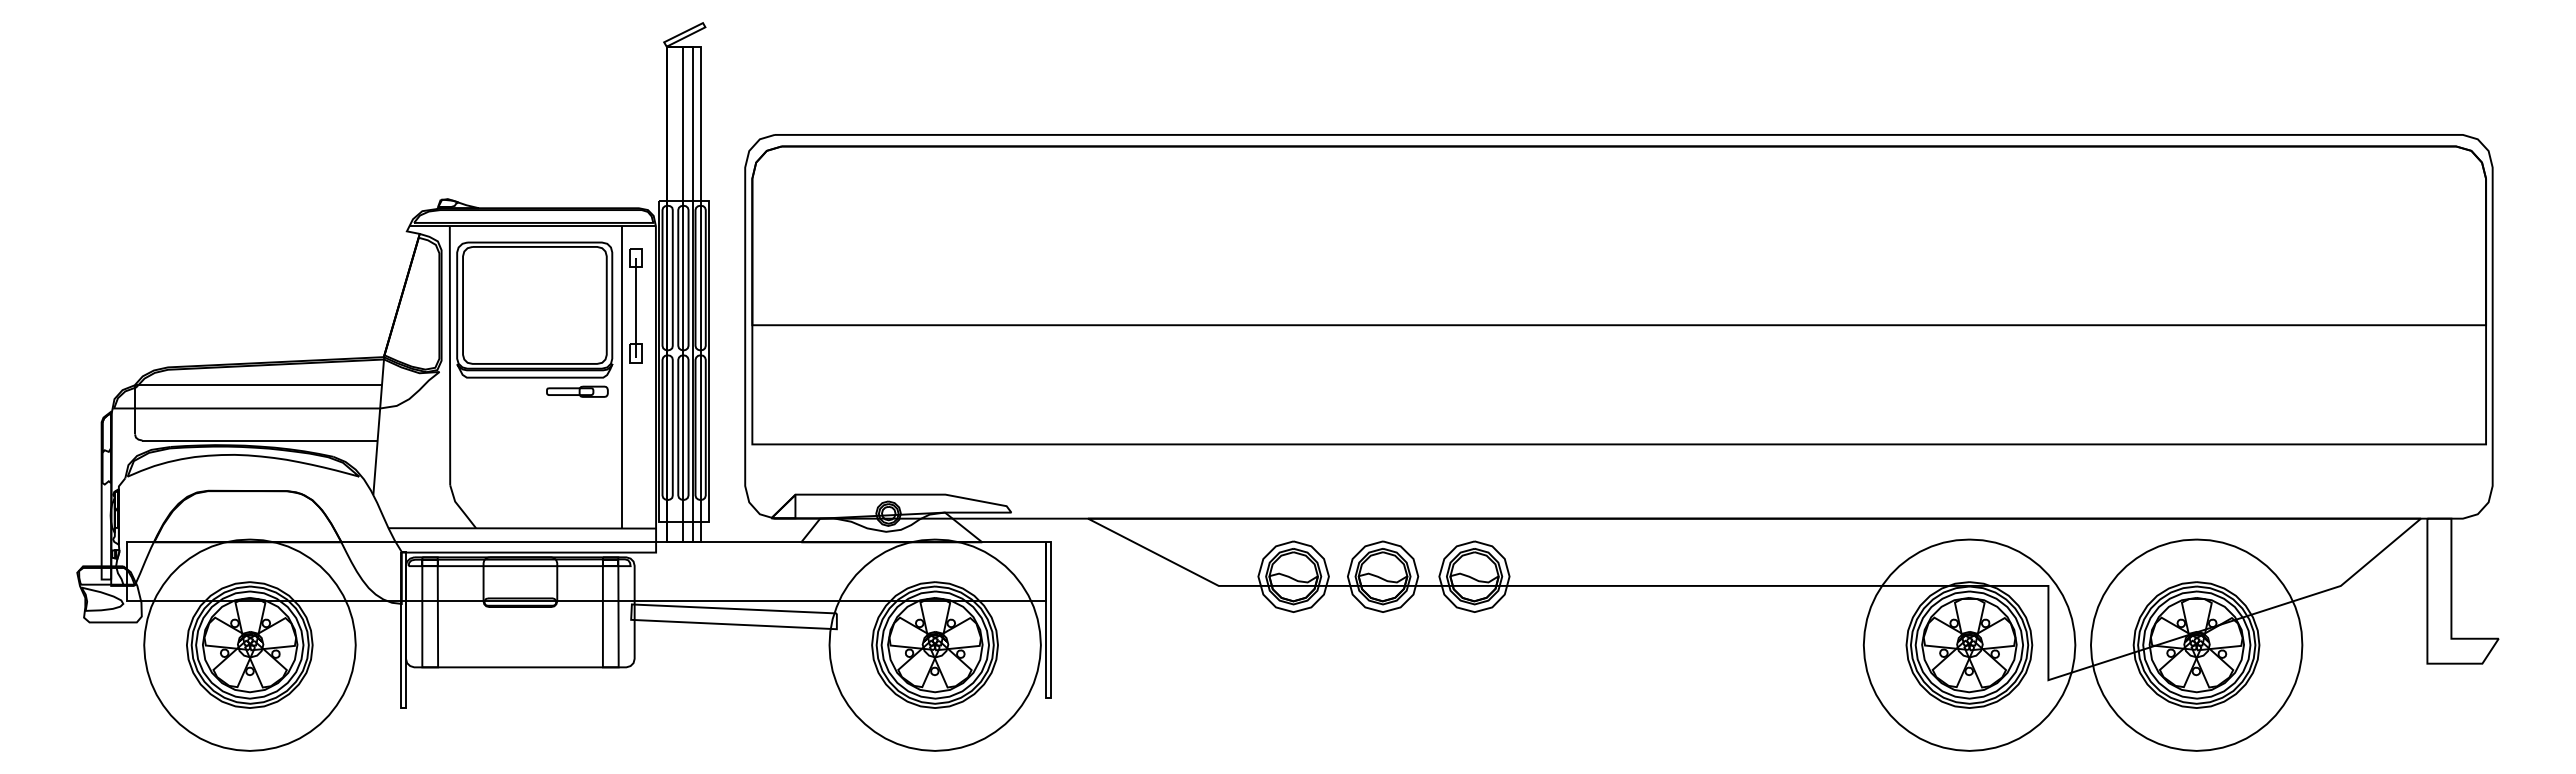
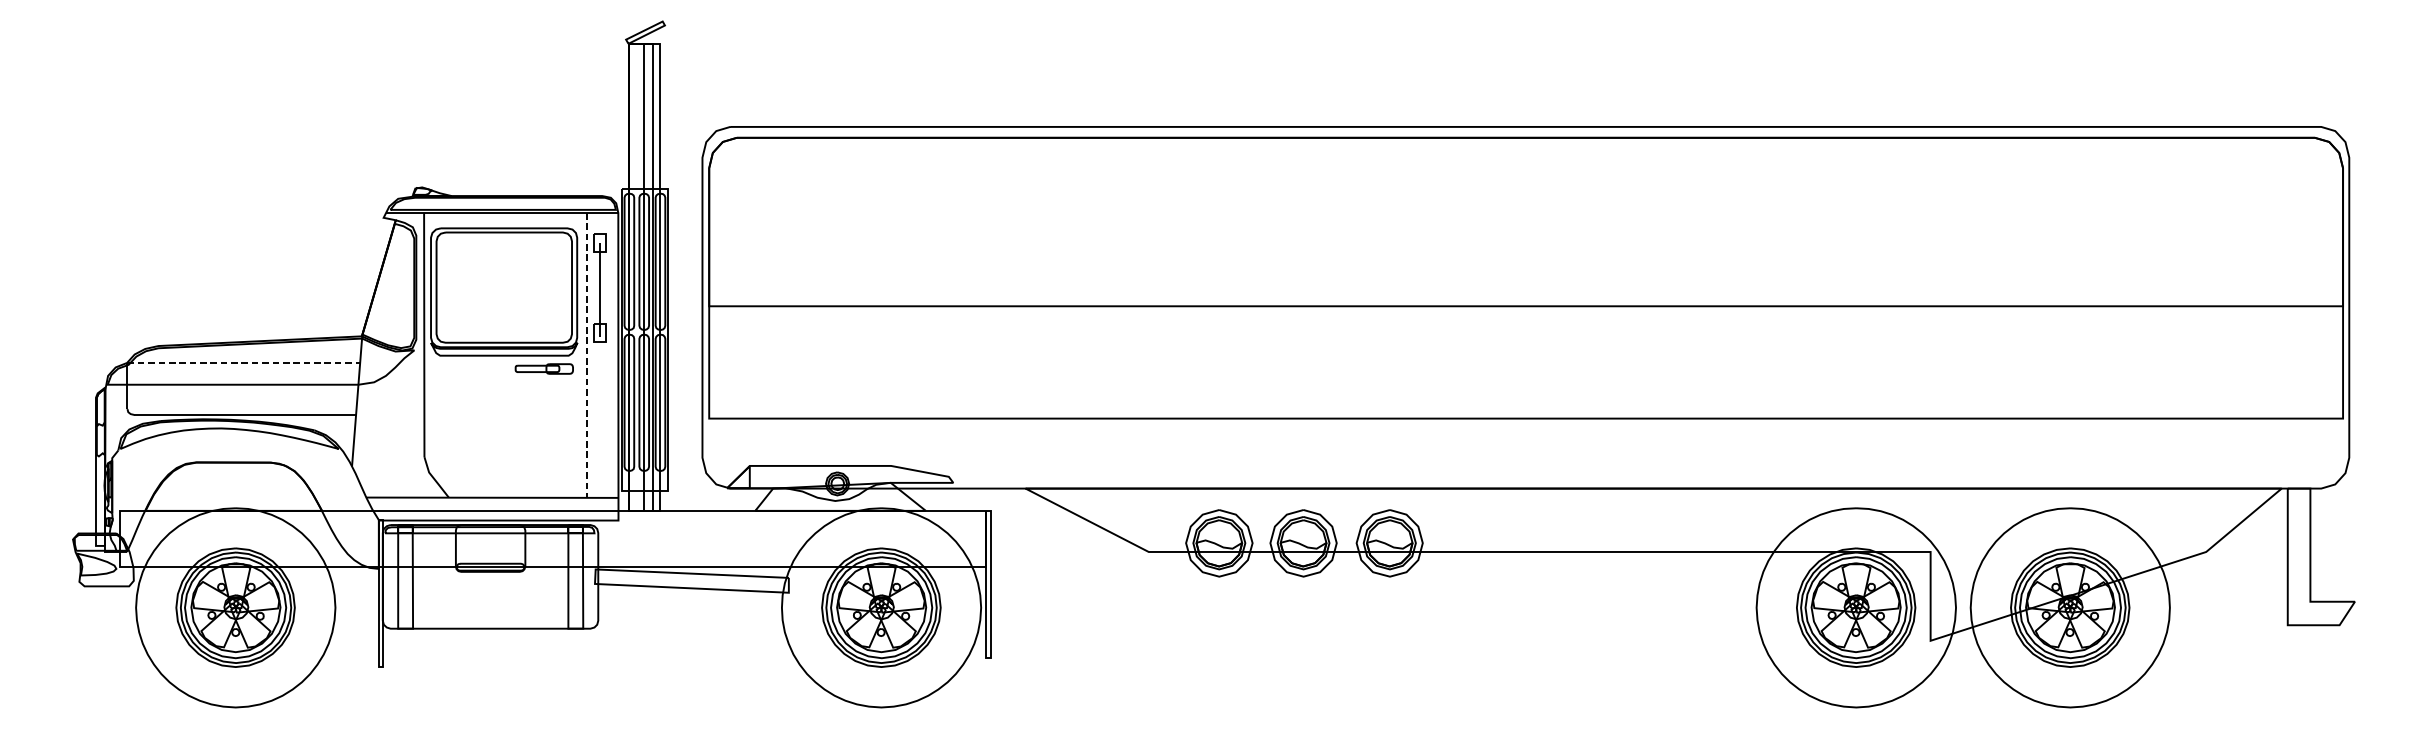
line: (622, 377) -> (586, 355), solid -> dashed
line: (259, 385) -> (244, 363), solid -> dashed

